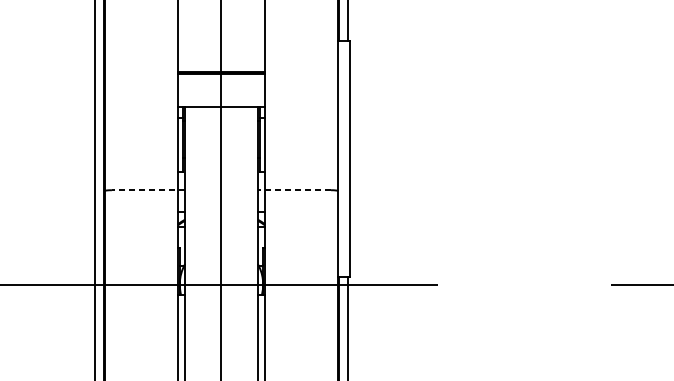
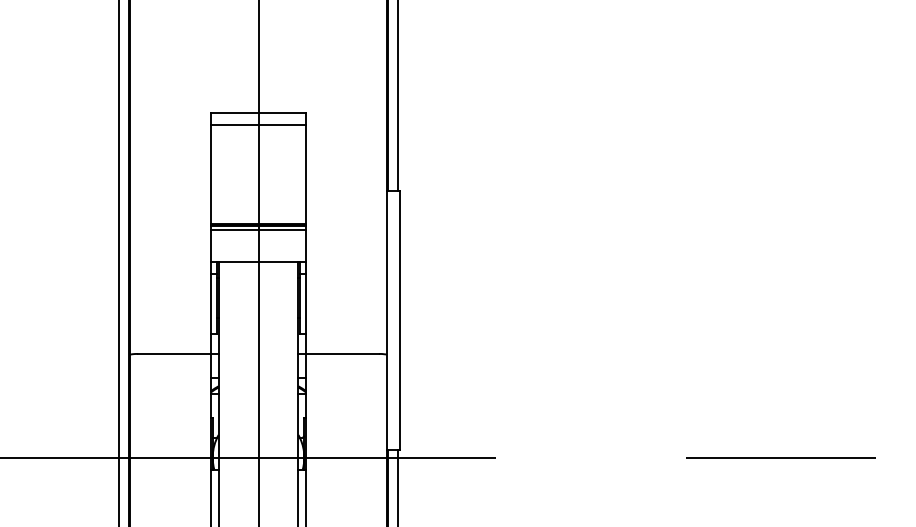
line: (221, 77) -> (258, 230), added
line: (147, 189) -> (177, 353), dashed -> solid
line: (294, 189) -> (338, 353), dashed -> solid

